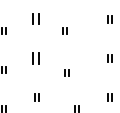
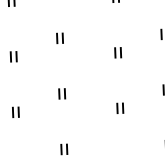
part: (36, 19) -> (60, 38), size x0.62
part: (64, 30) -> (117, 52), moved
part: (36, 58) -> (62, 94), size x0.62
part: (66, 72) -> (119, 107), moved

